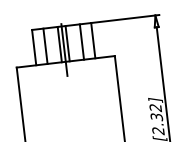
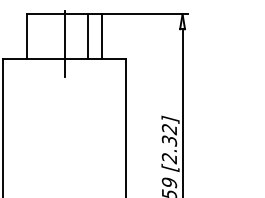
line: (67, 43) -> (69, 36), removed
line: (59, 44) -> (59, 36), removed
line: (45, 46) -> (41, 36), removed

